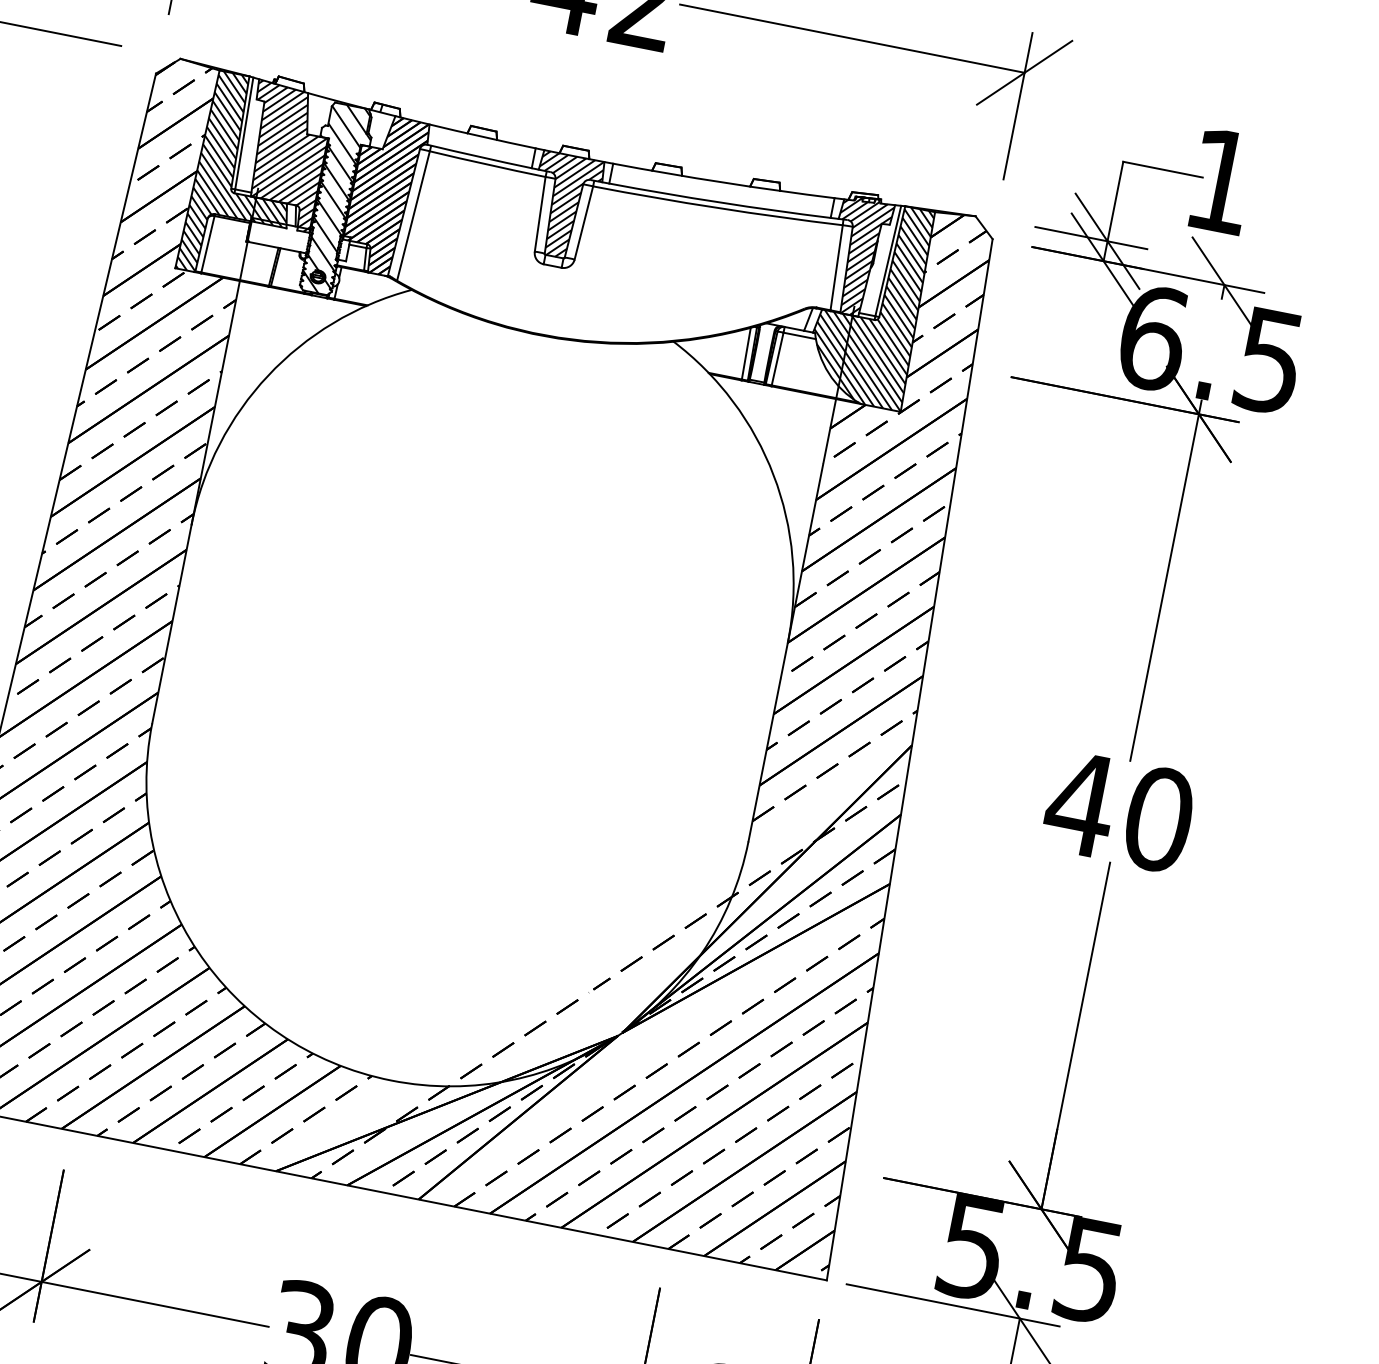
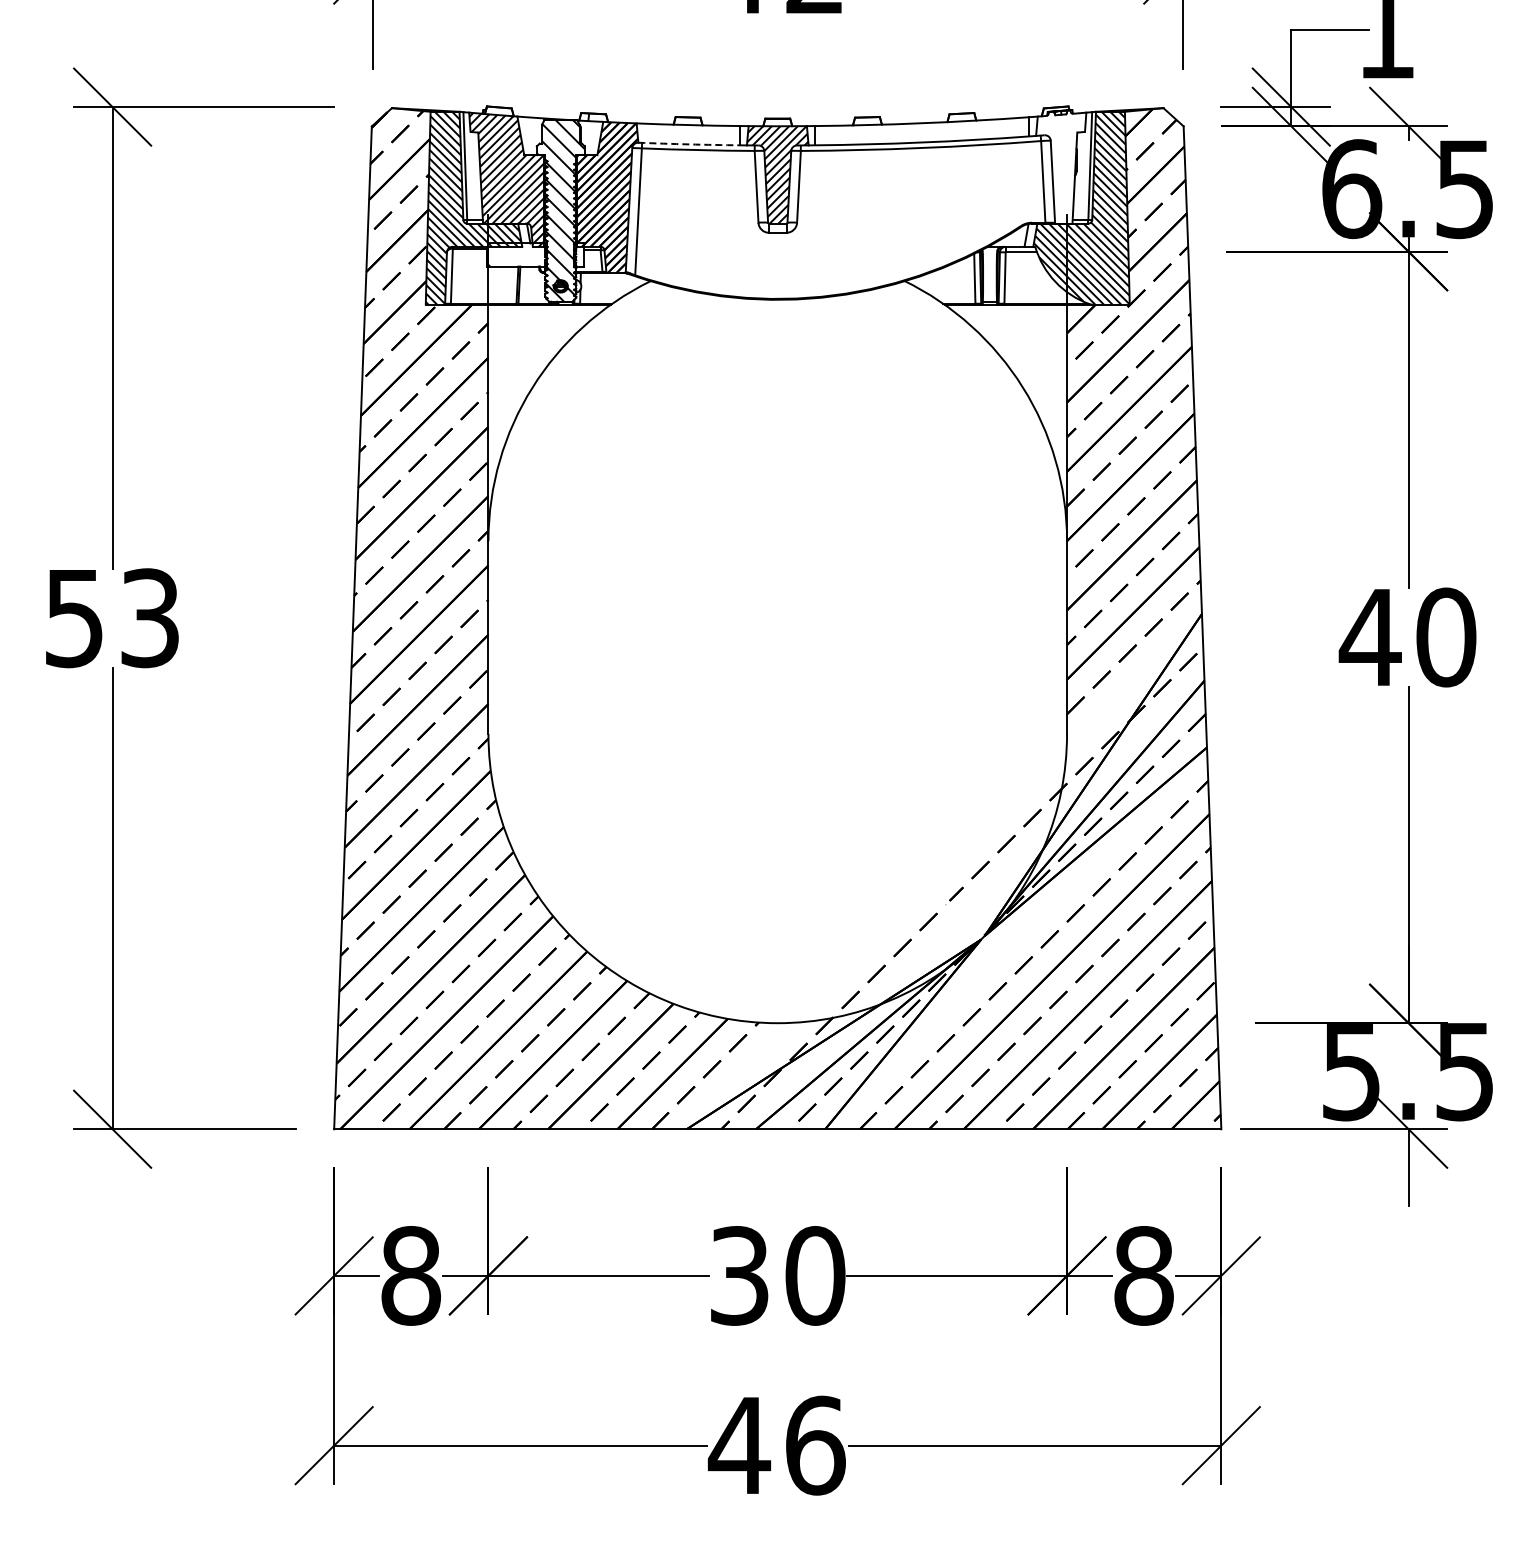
arc: (479, 157) -> (689, 144), solid -> dashed
hatch: (858, 256) -> (1061, 167), removed

